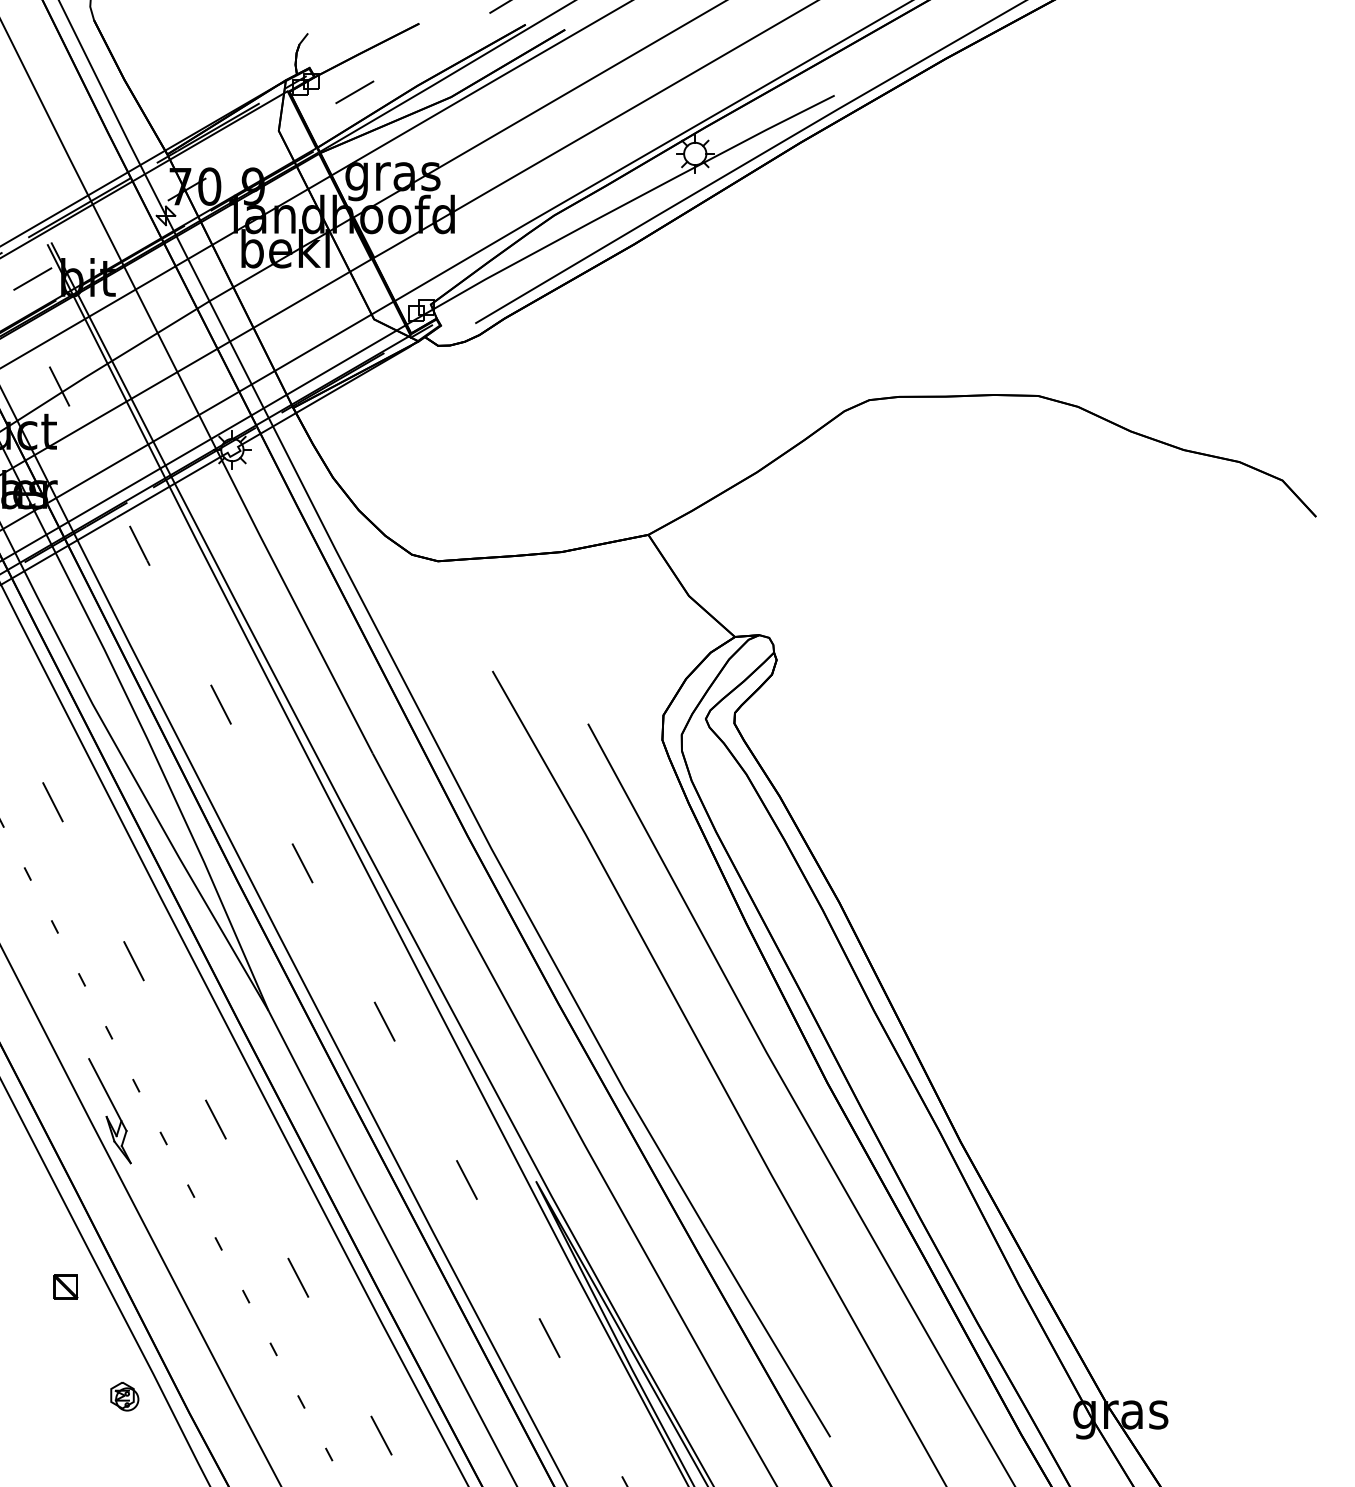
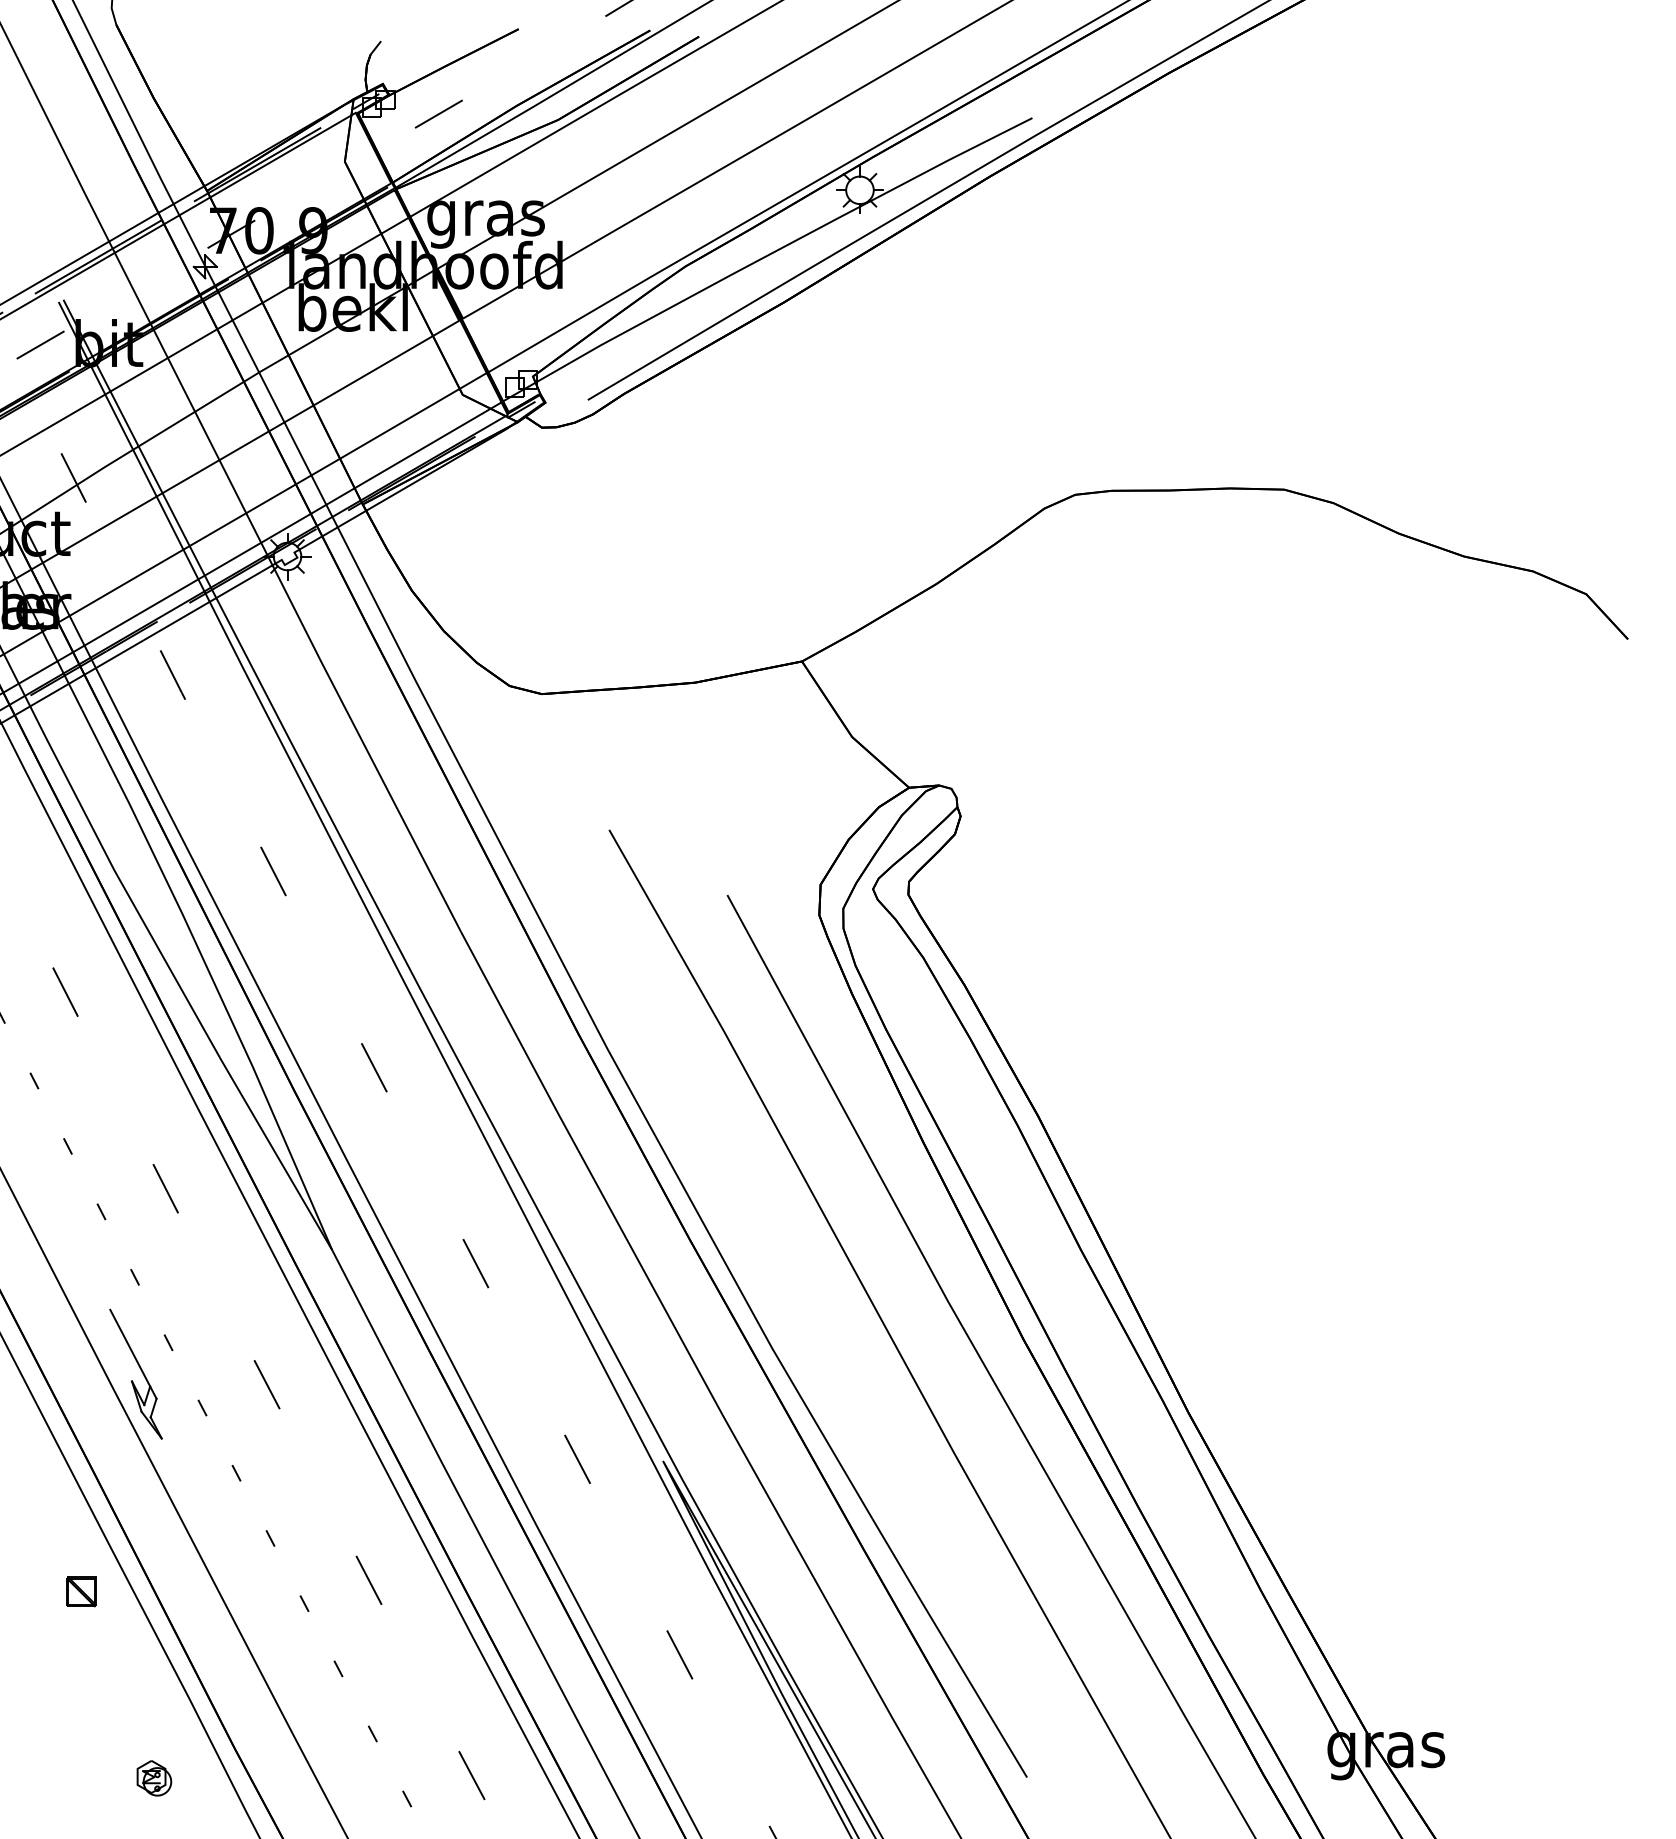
part: (124, 1396) -> (154, 1778), moved

